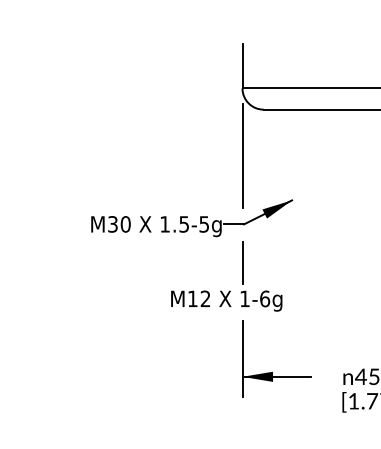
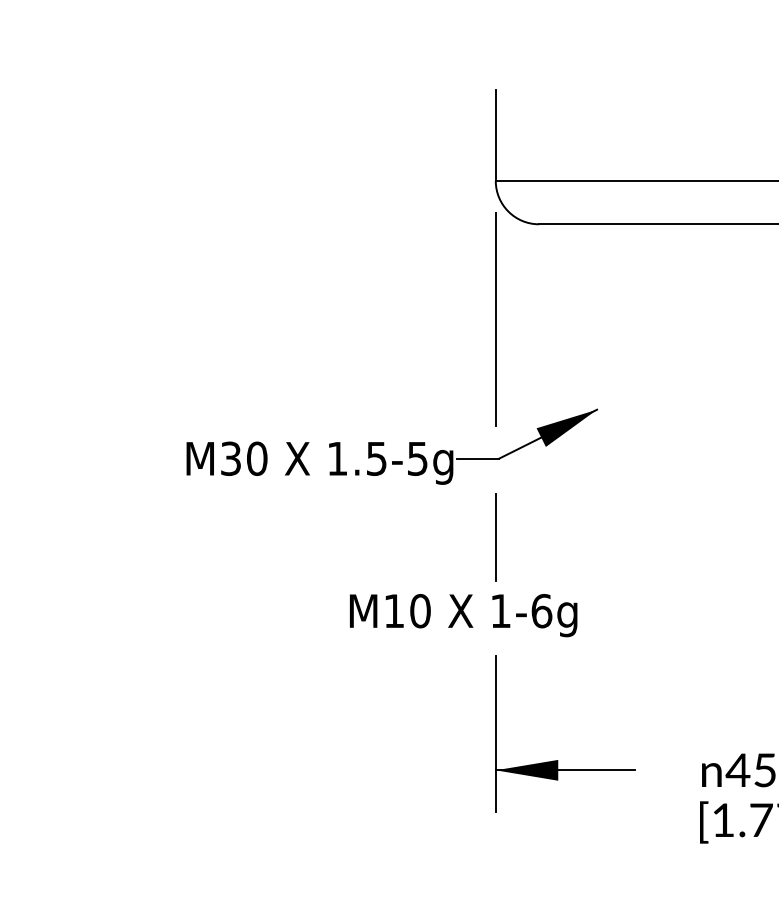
text: (205, 298) -> (420, 610), M12 -> M10

